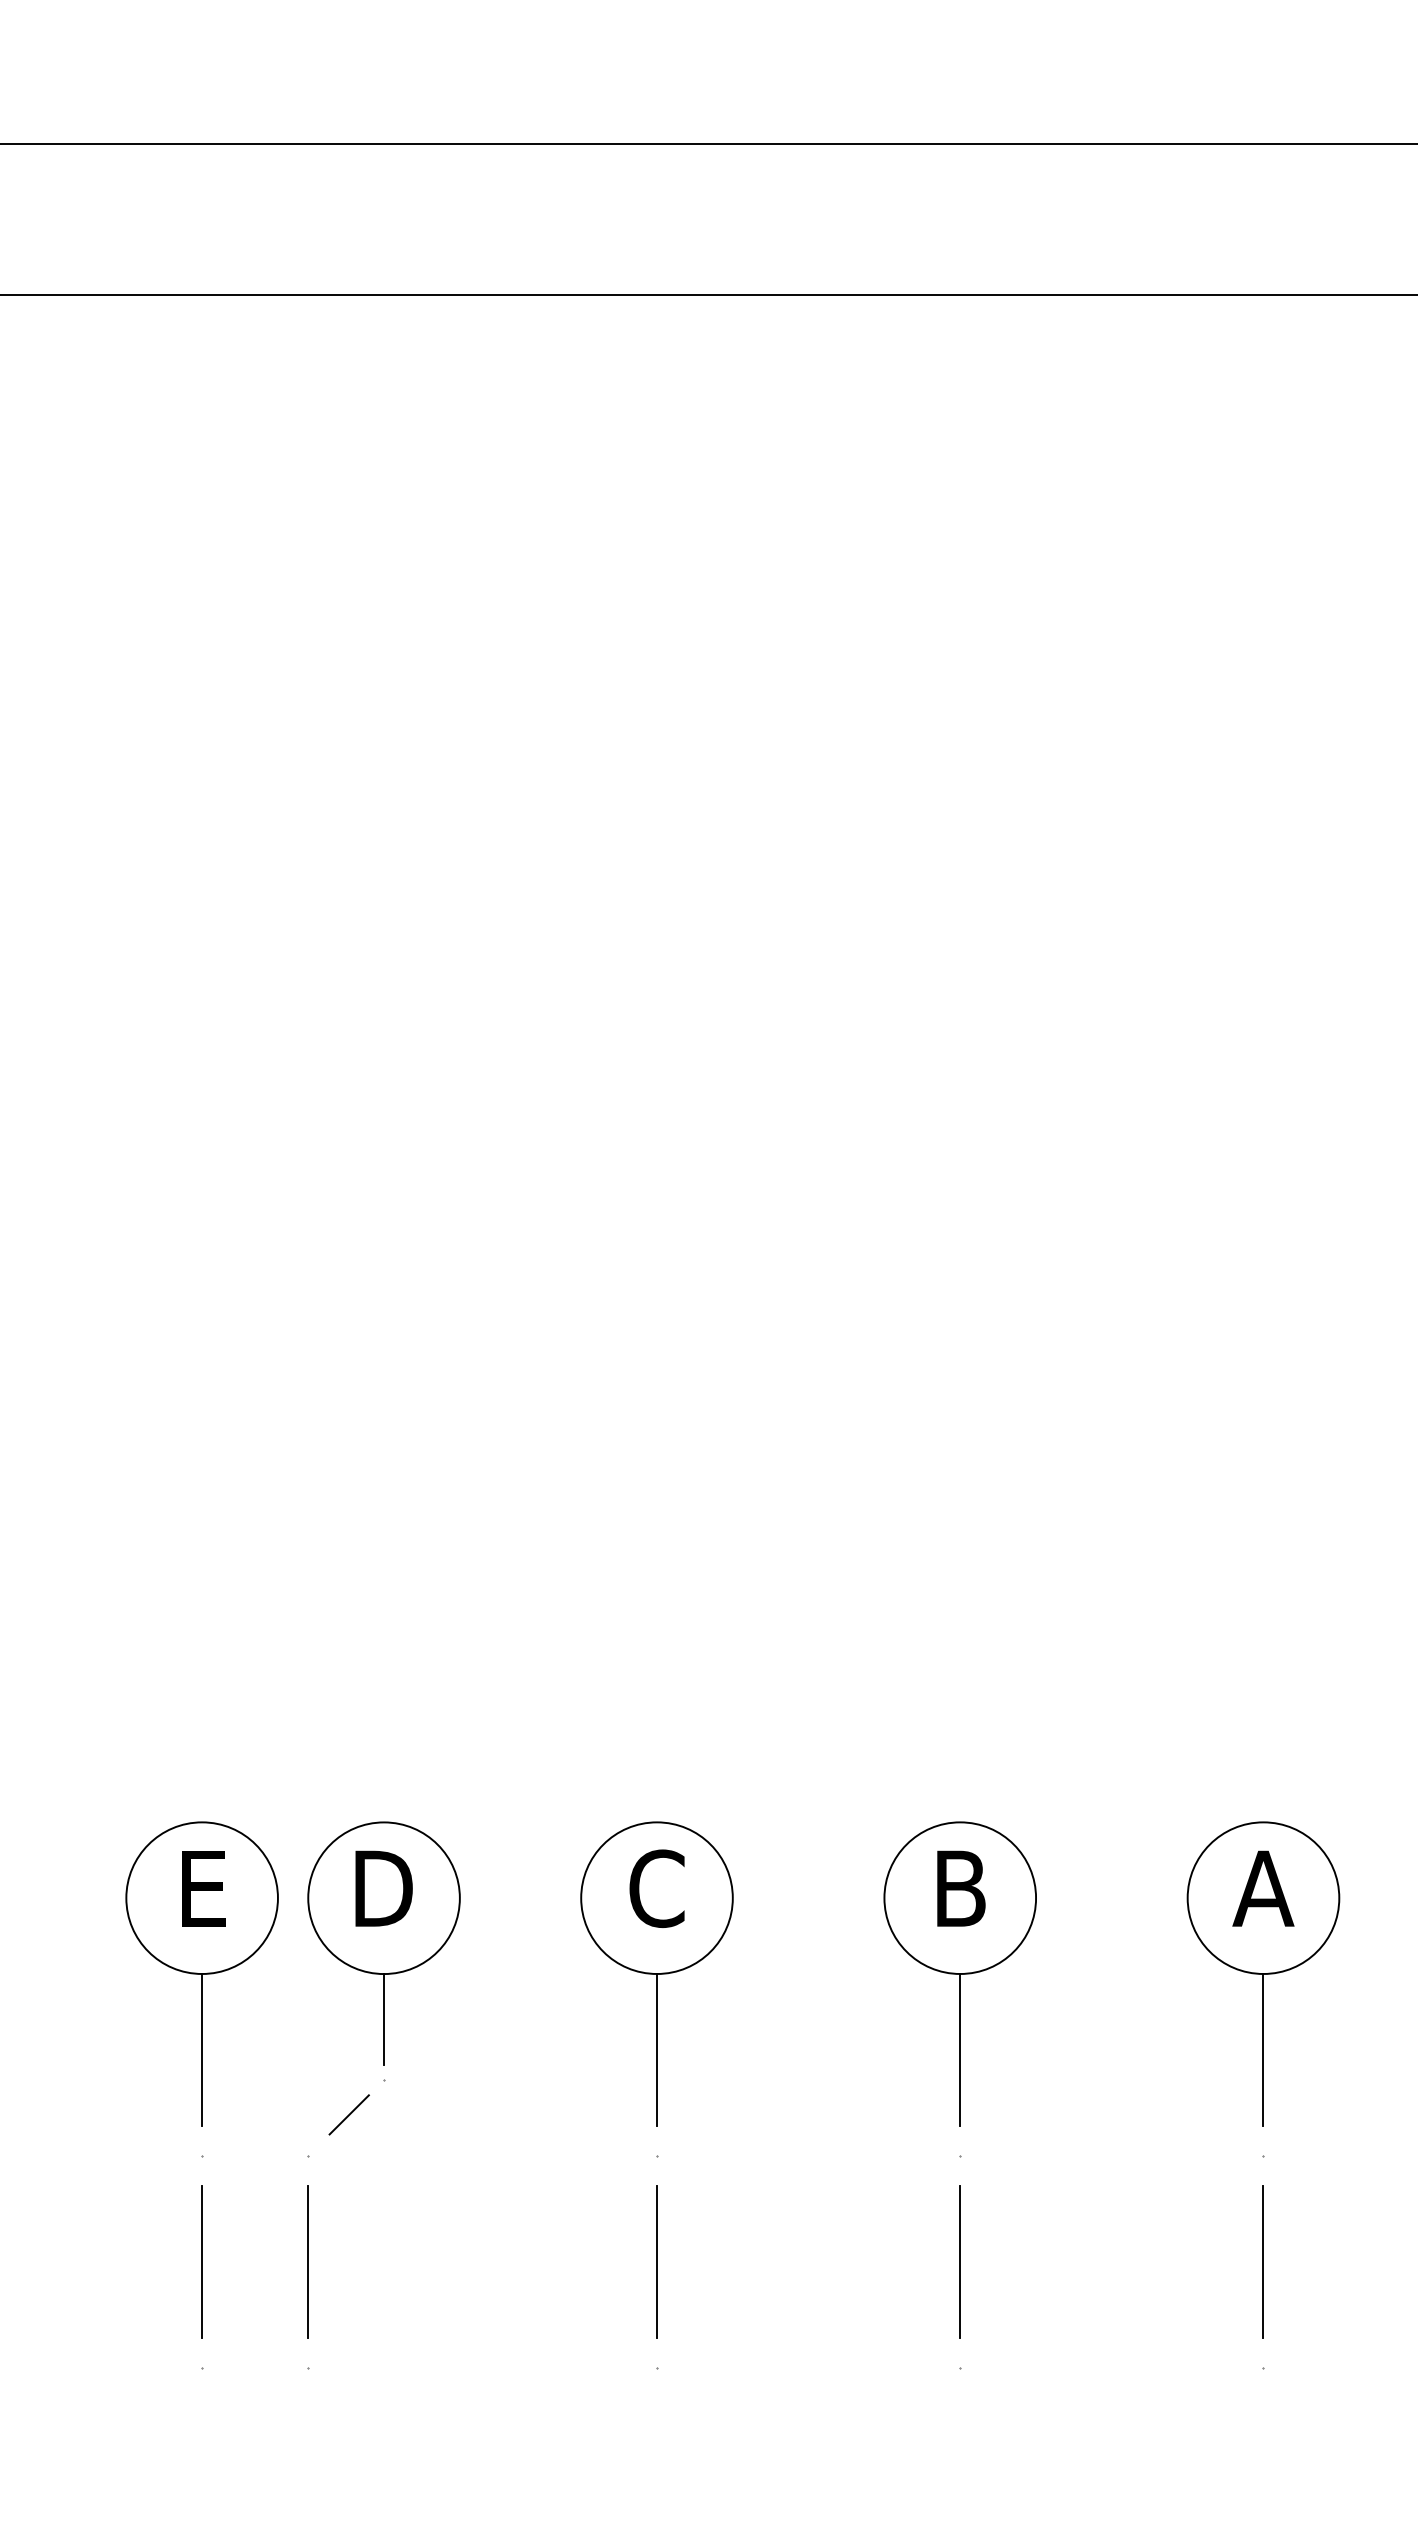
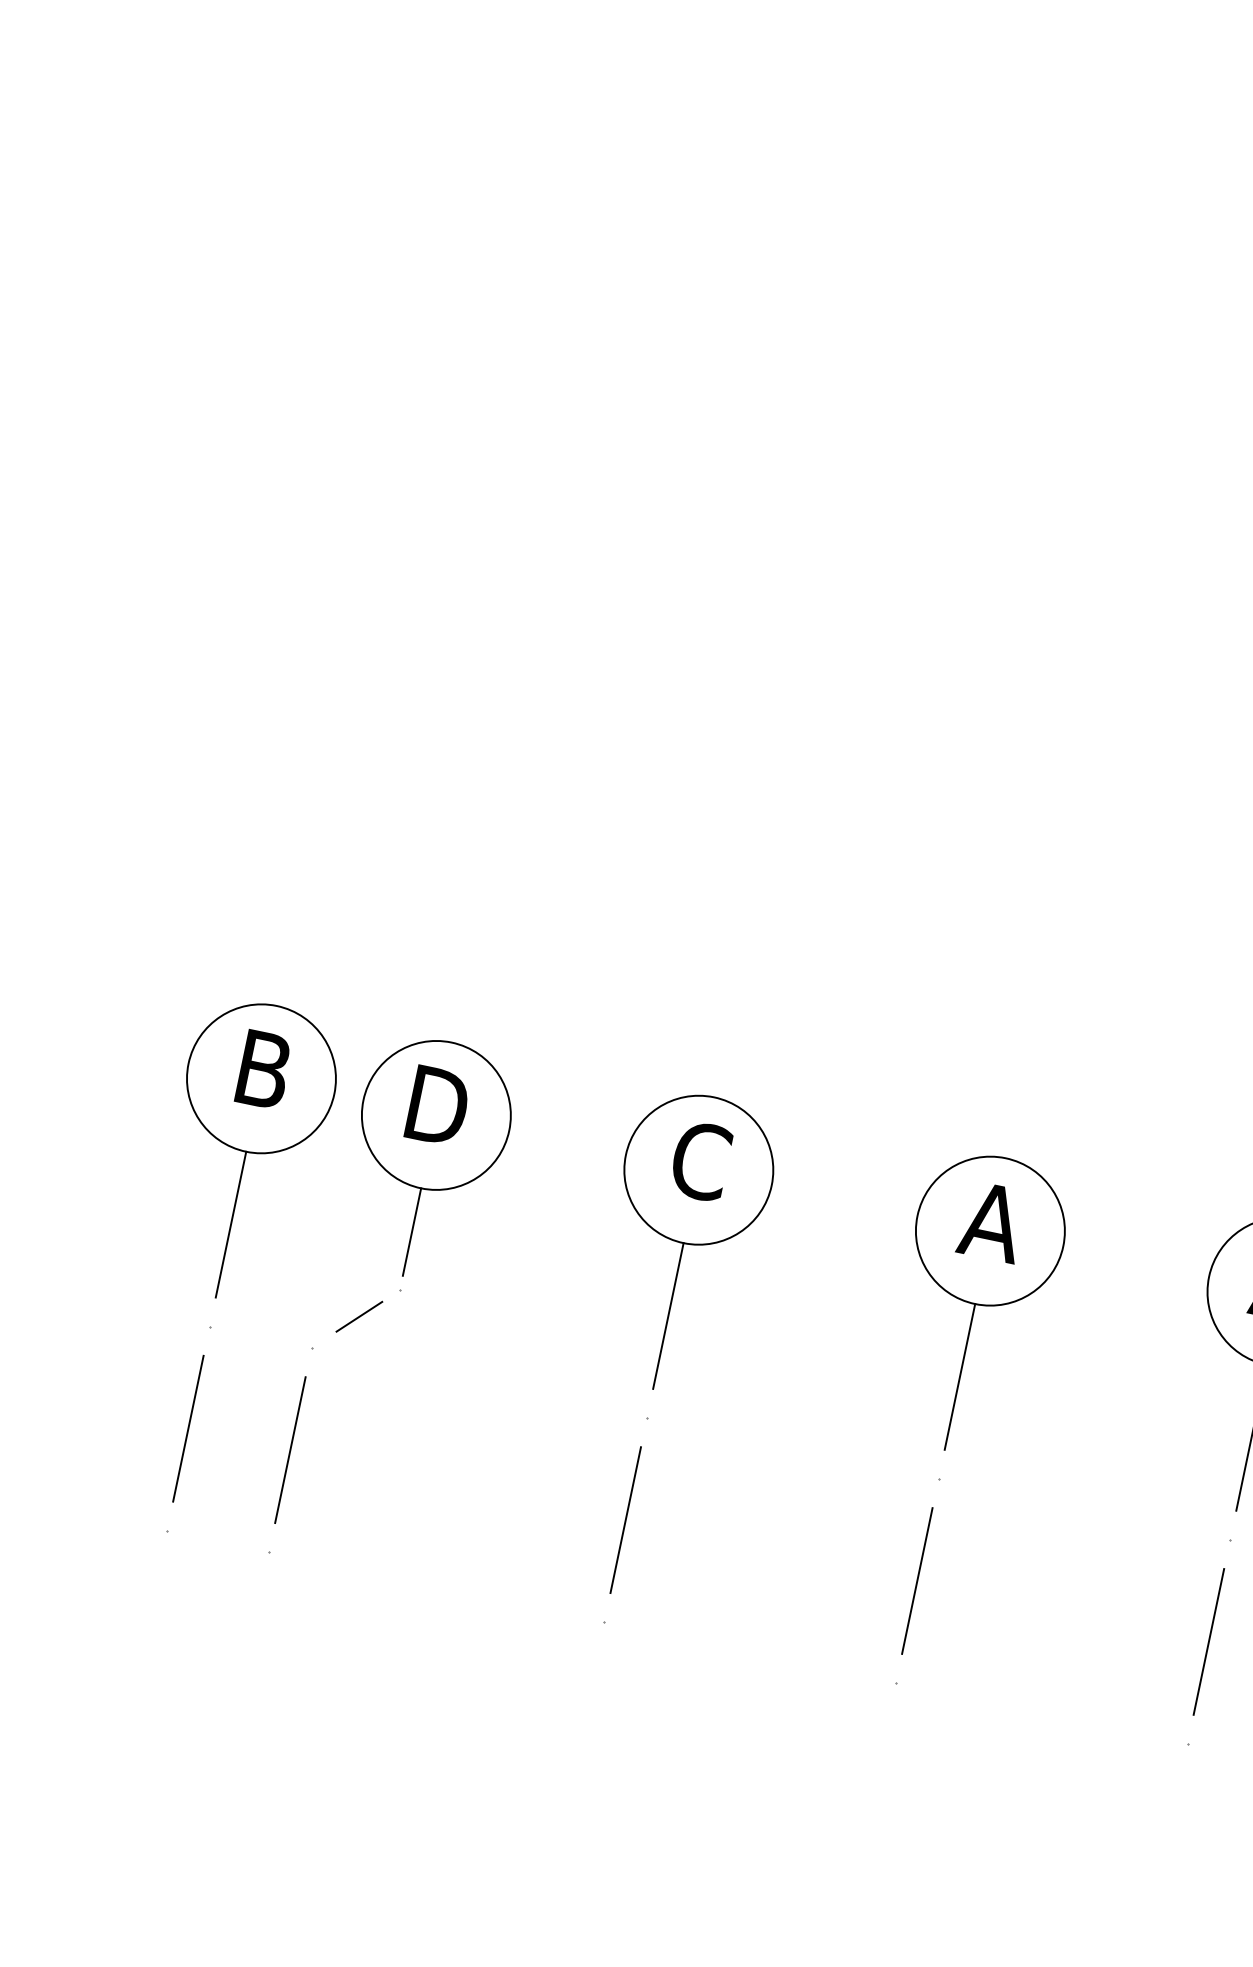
text: (203, 1888) -> (264, 1069), E -> B
text: (960, 1888) -> (992, 1221), B -> A

